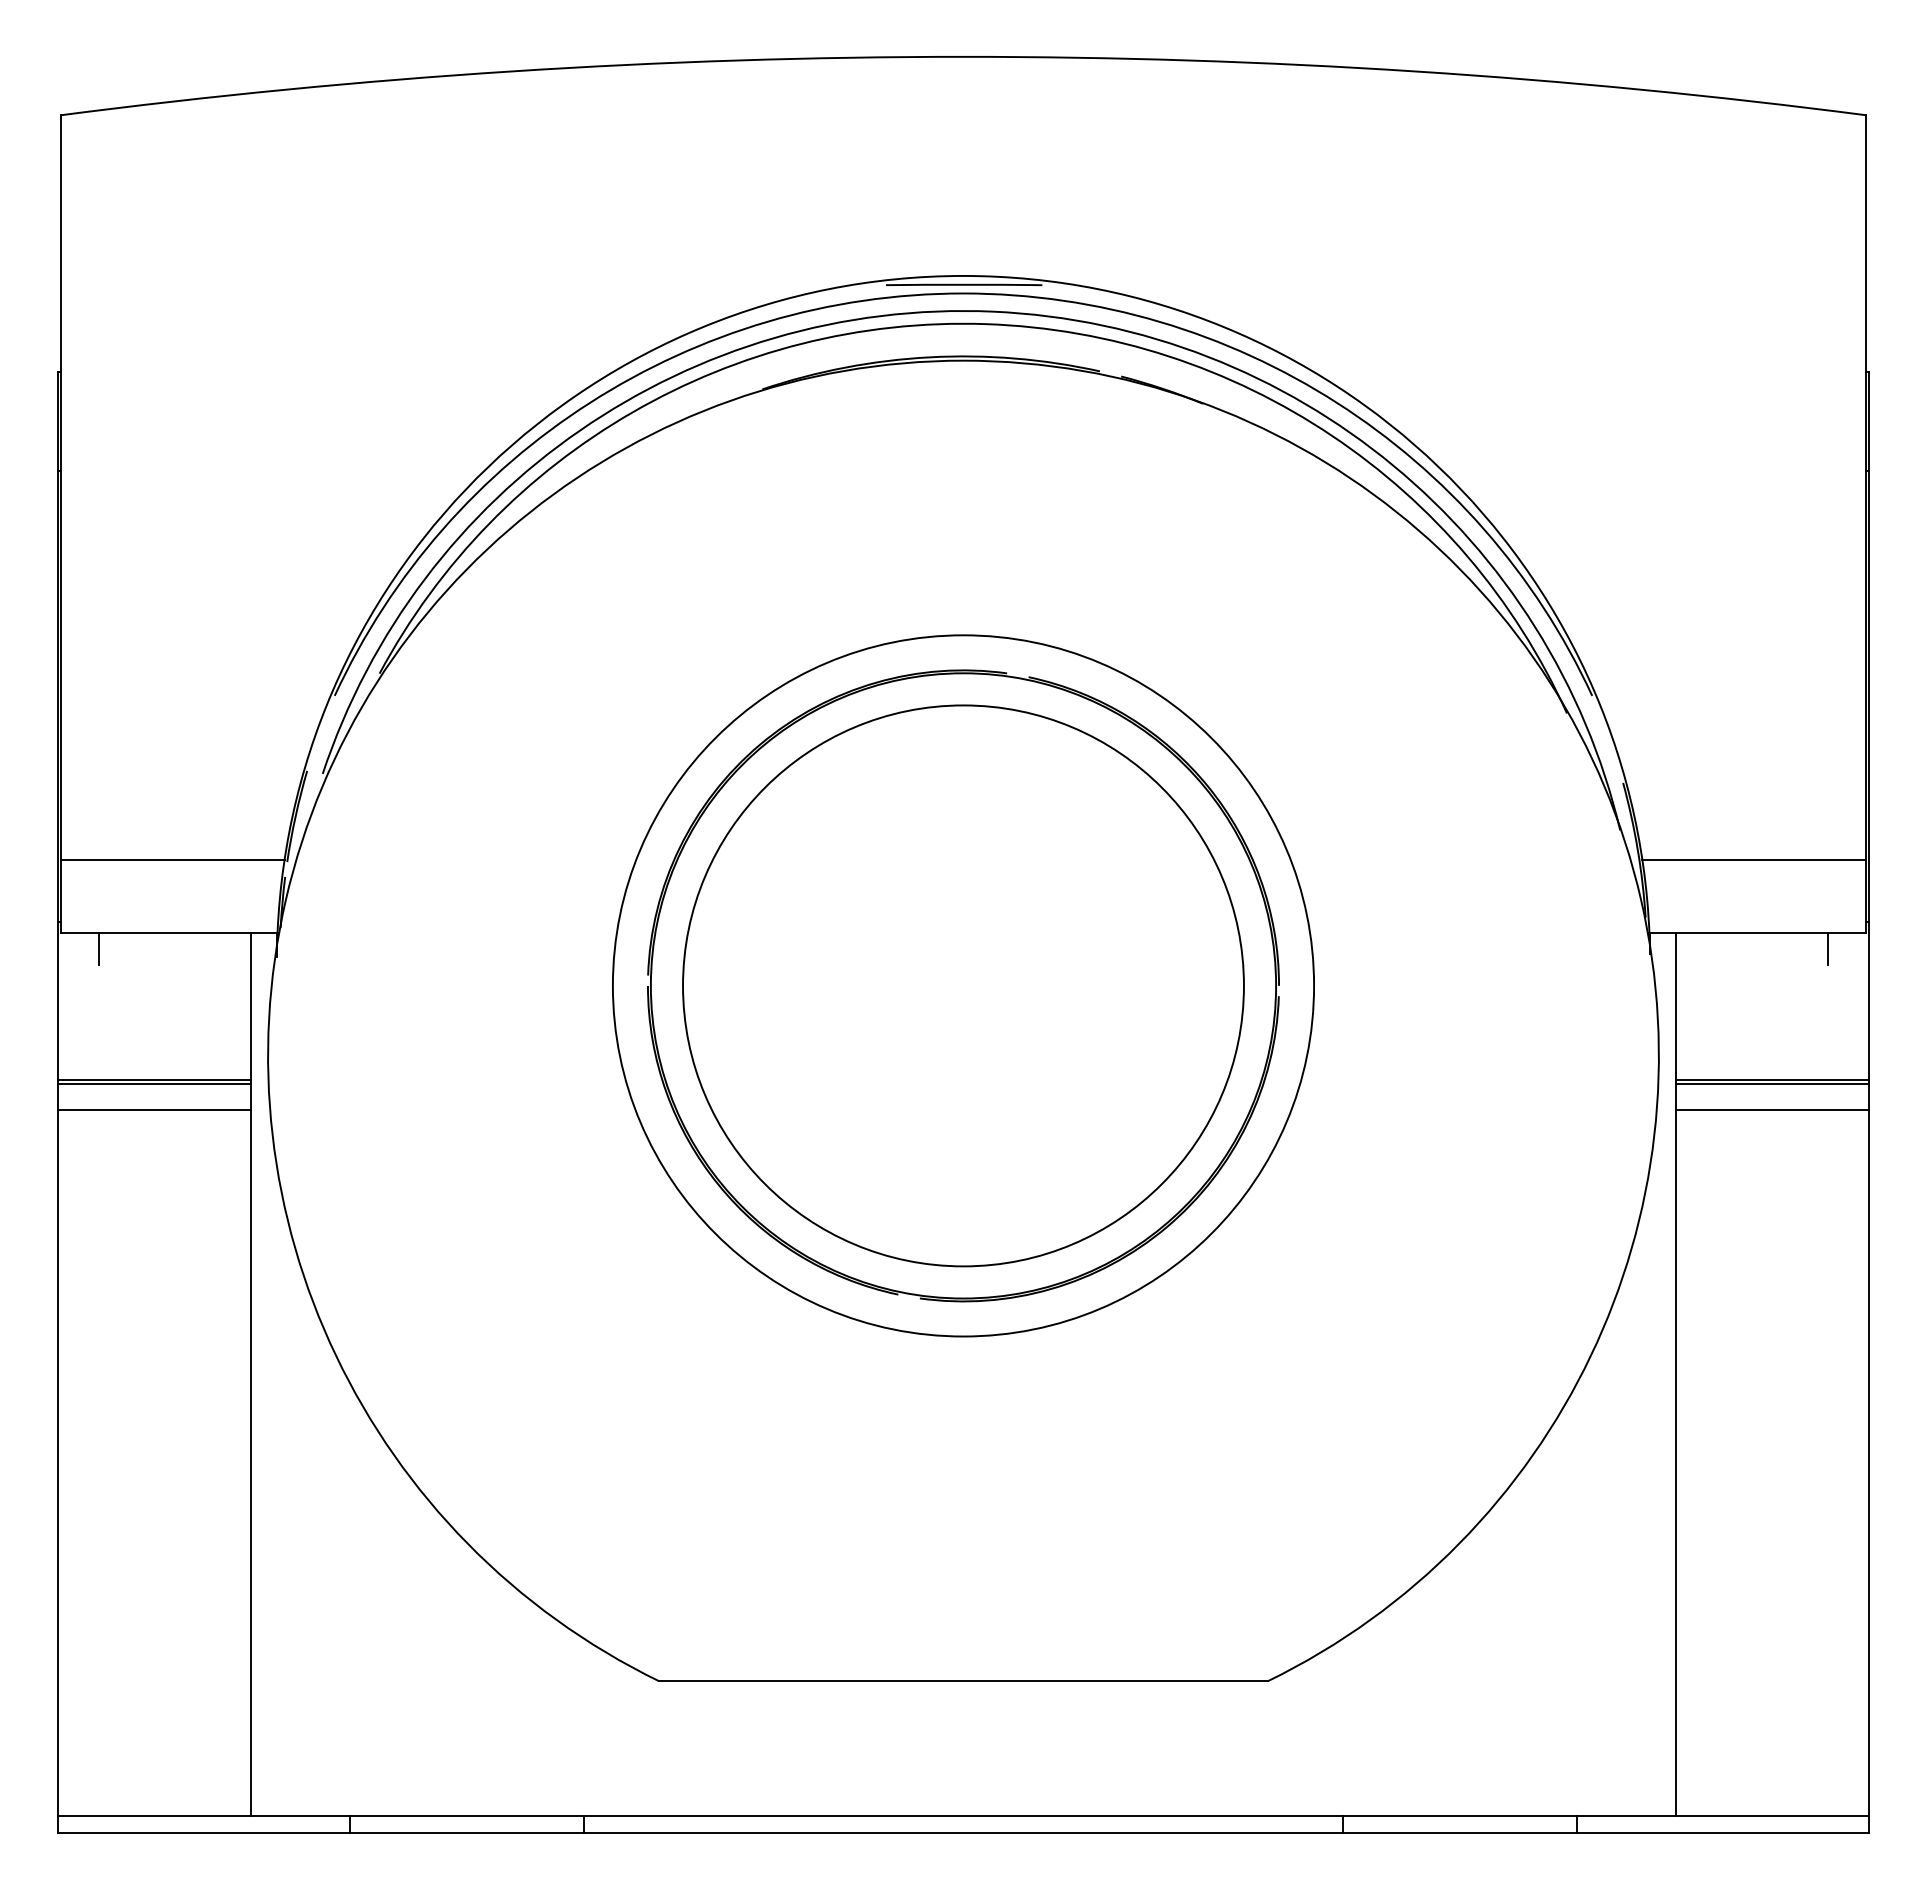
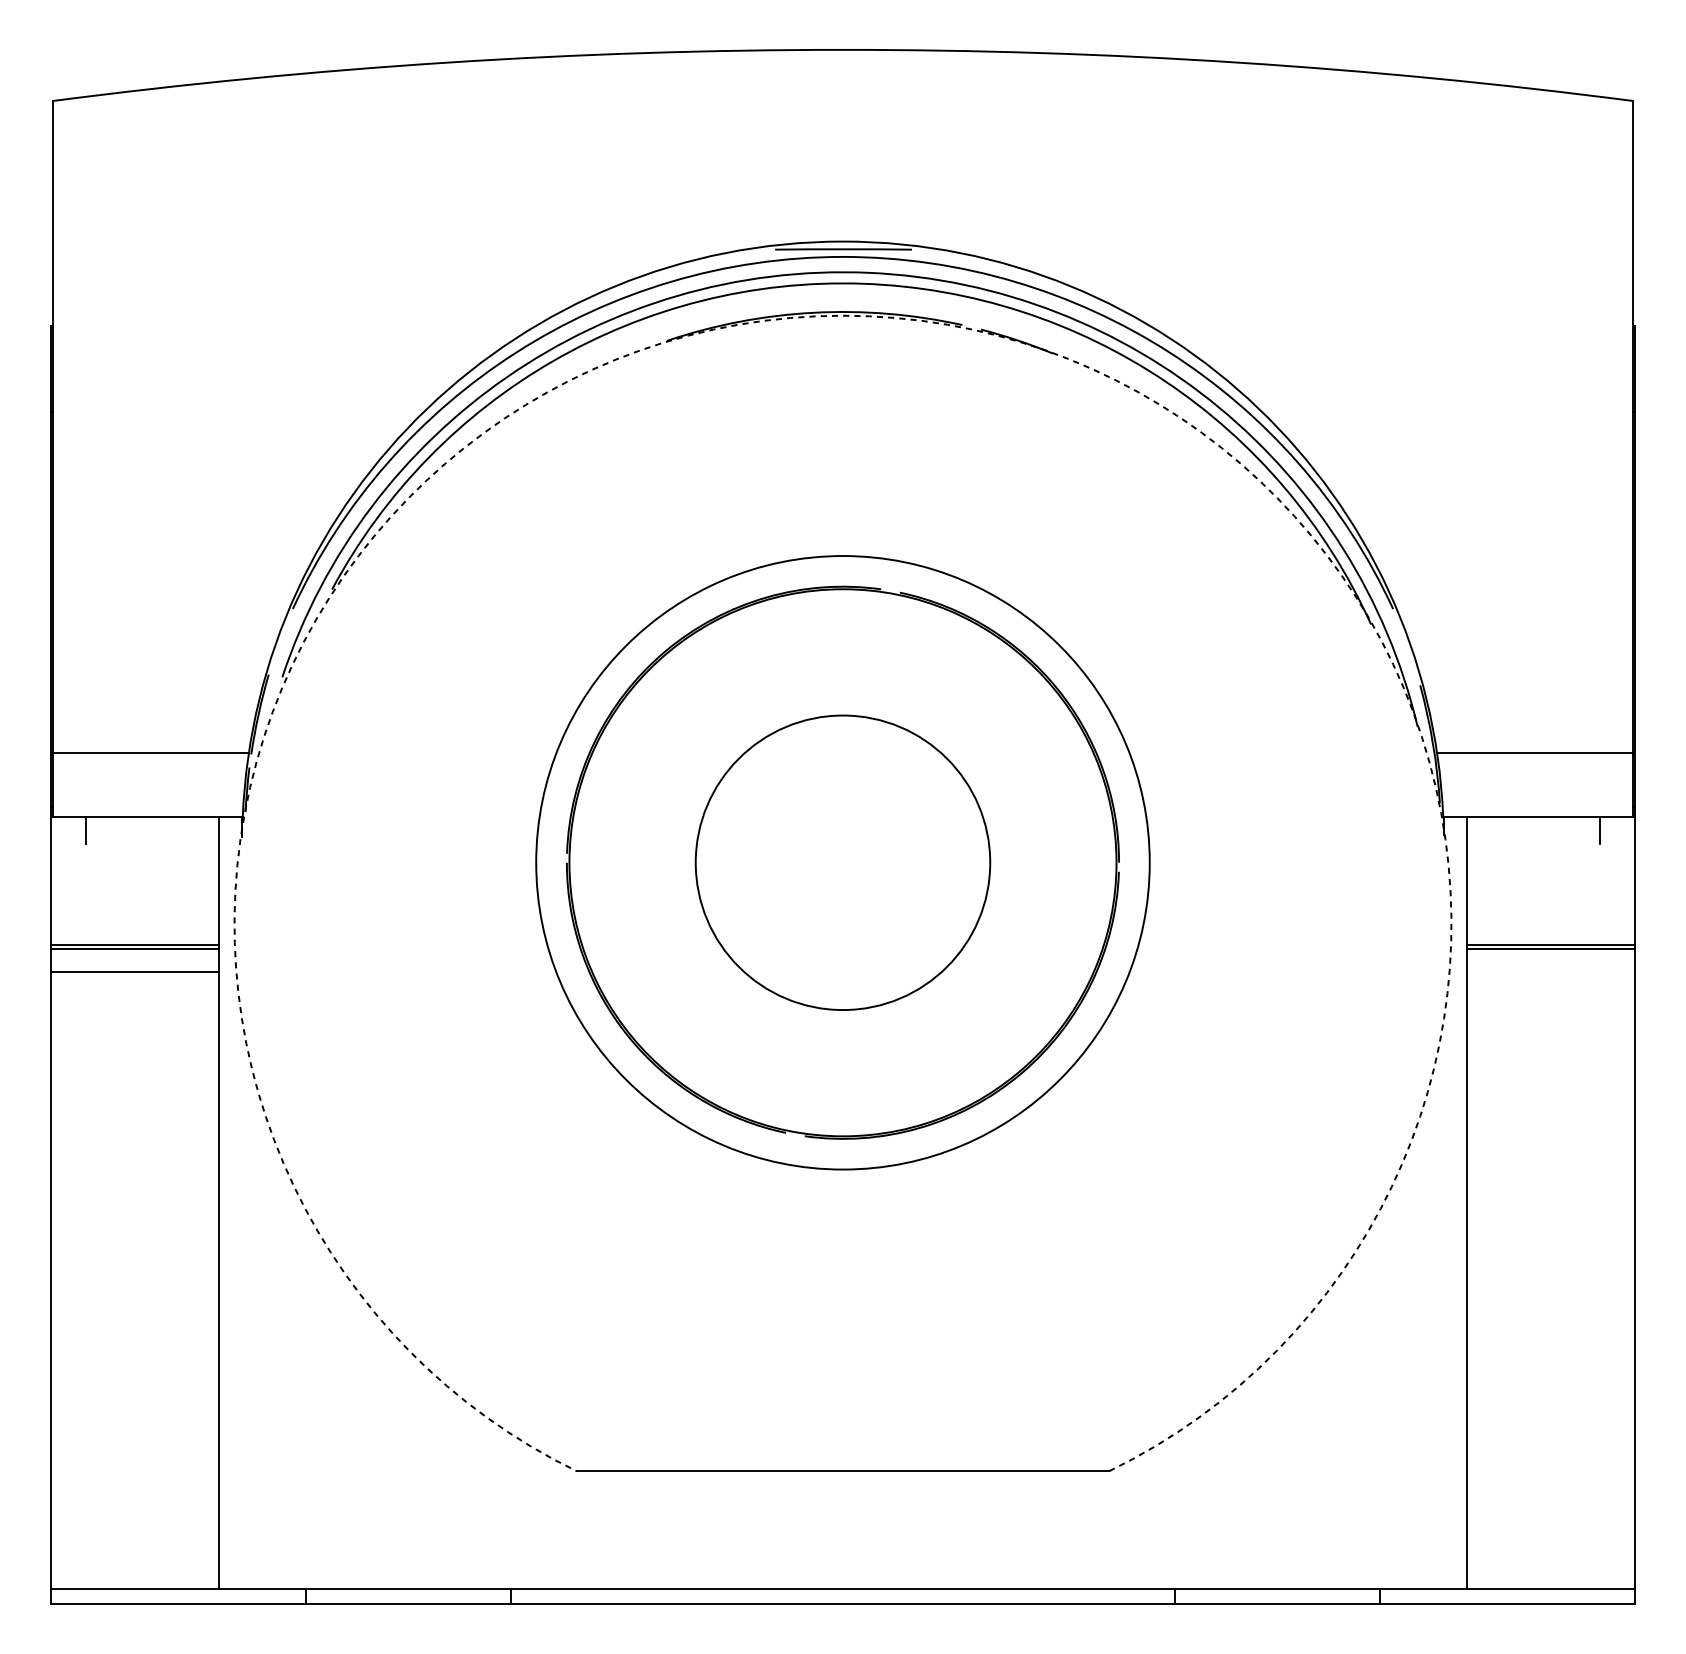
arc: (963, 360) -> (843, 315), solid -> dashed
circle: (963, 985) -> (843, 862), size x0.6
line: (1772, 1110) -> (1550, 971), removed

